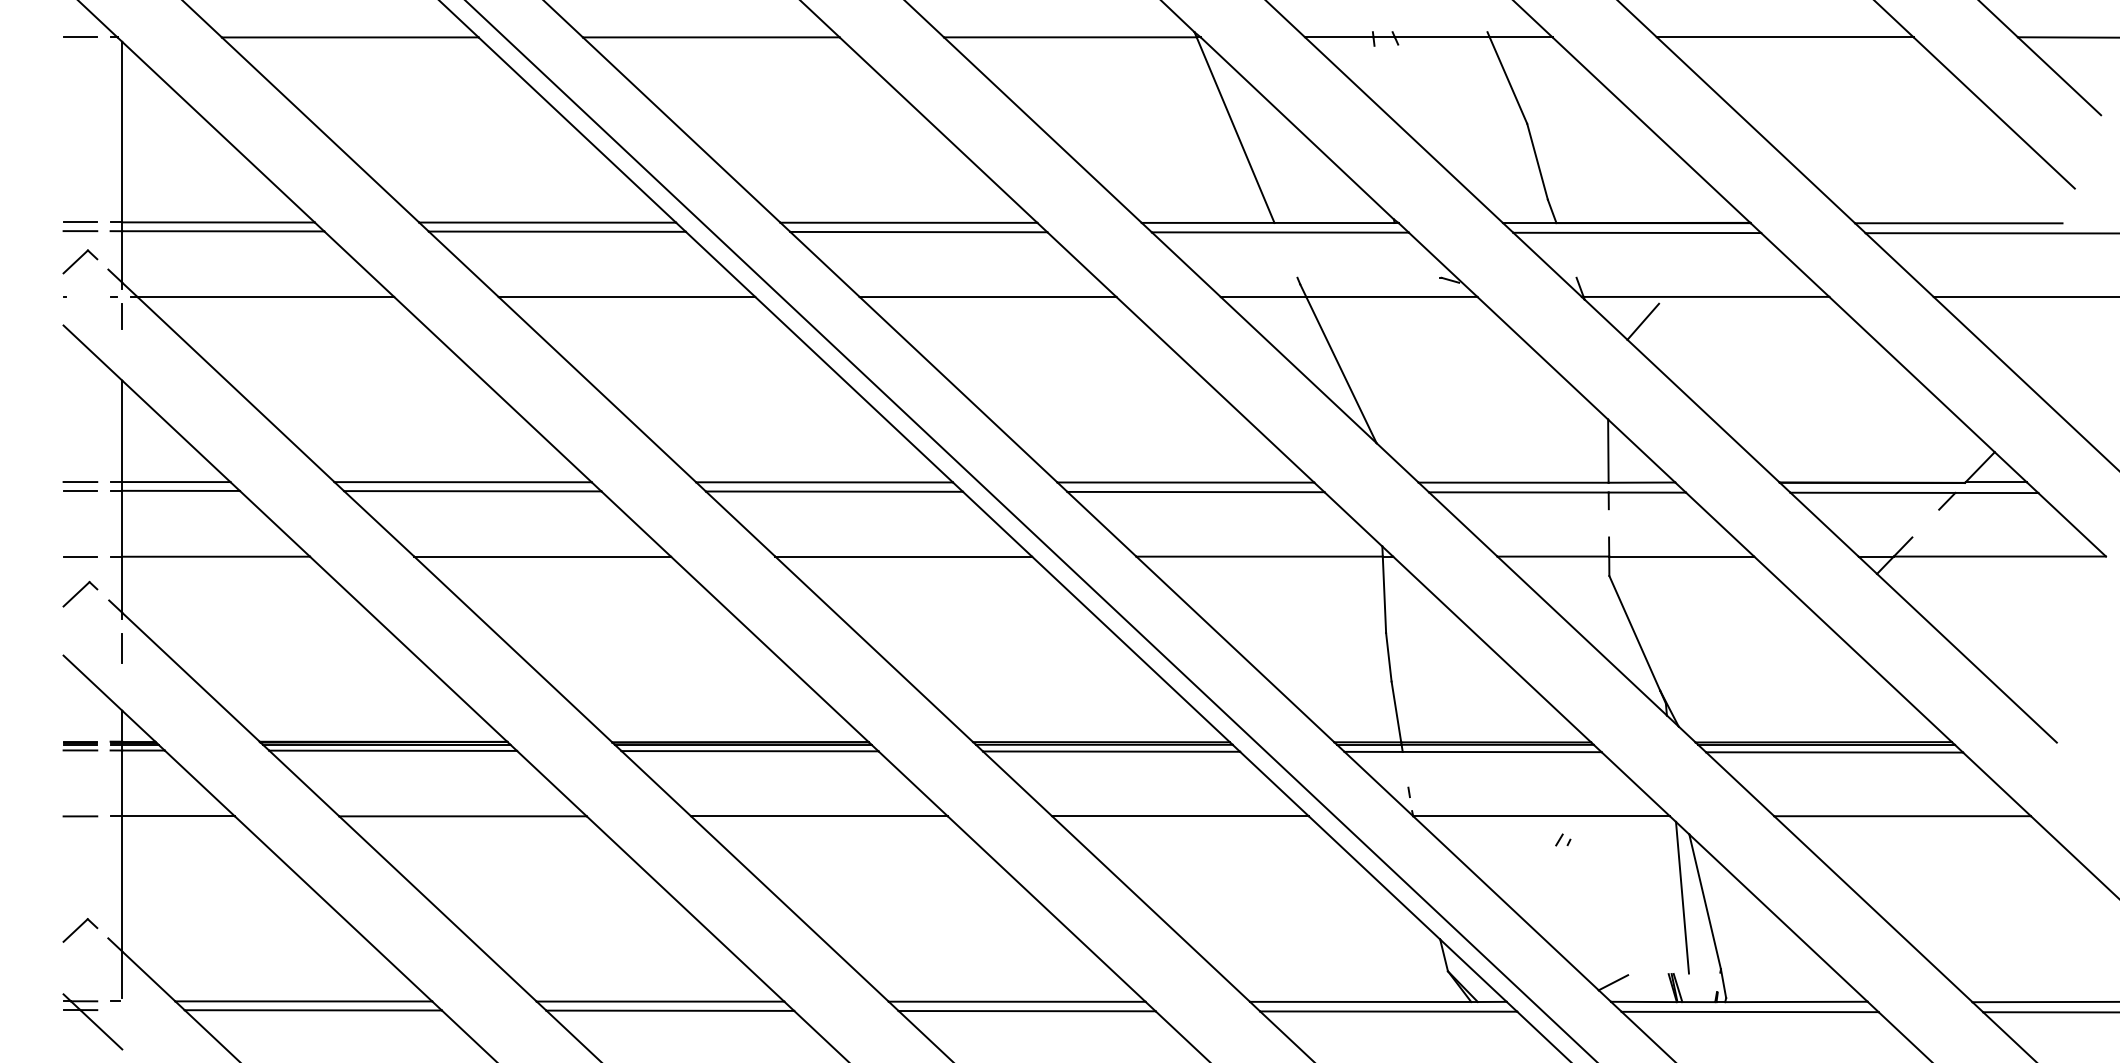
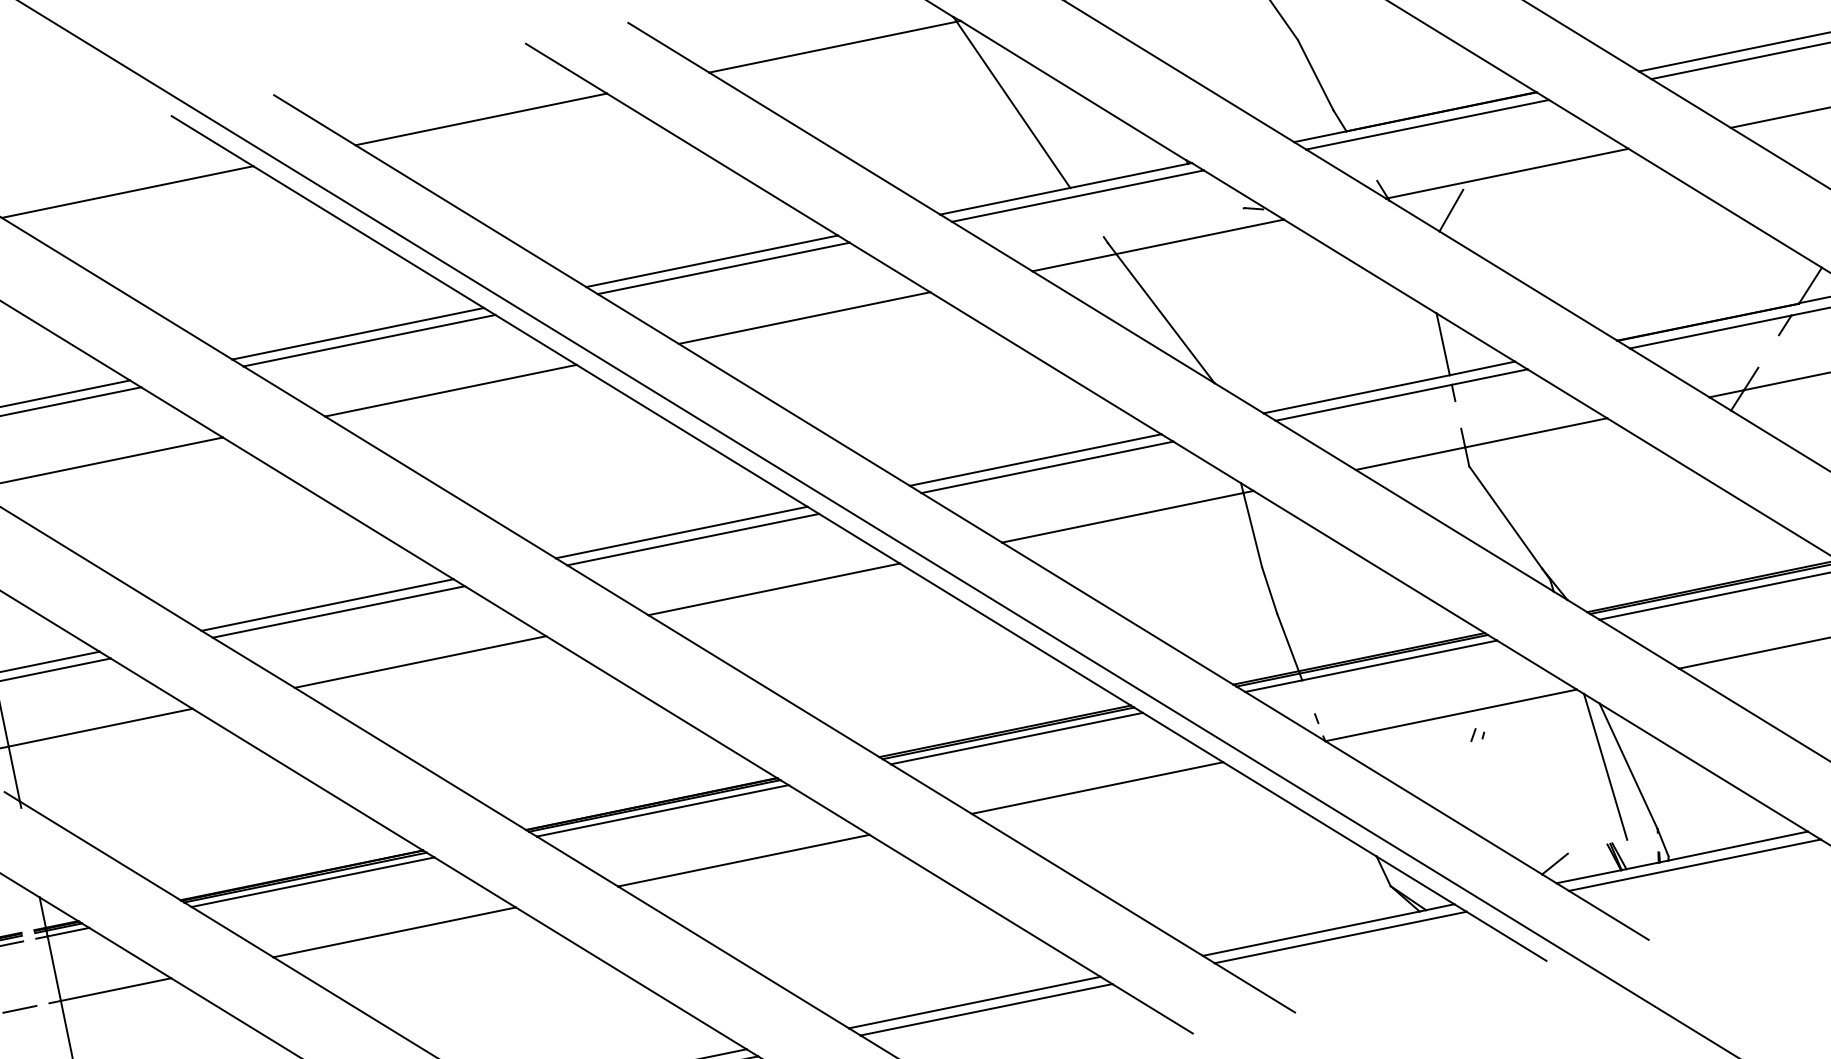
line: (122, 648) -> (27, 836), removed

